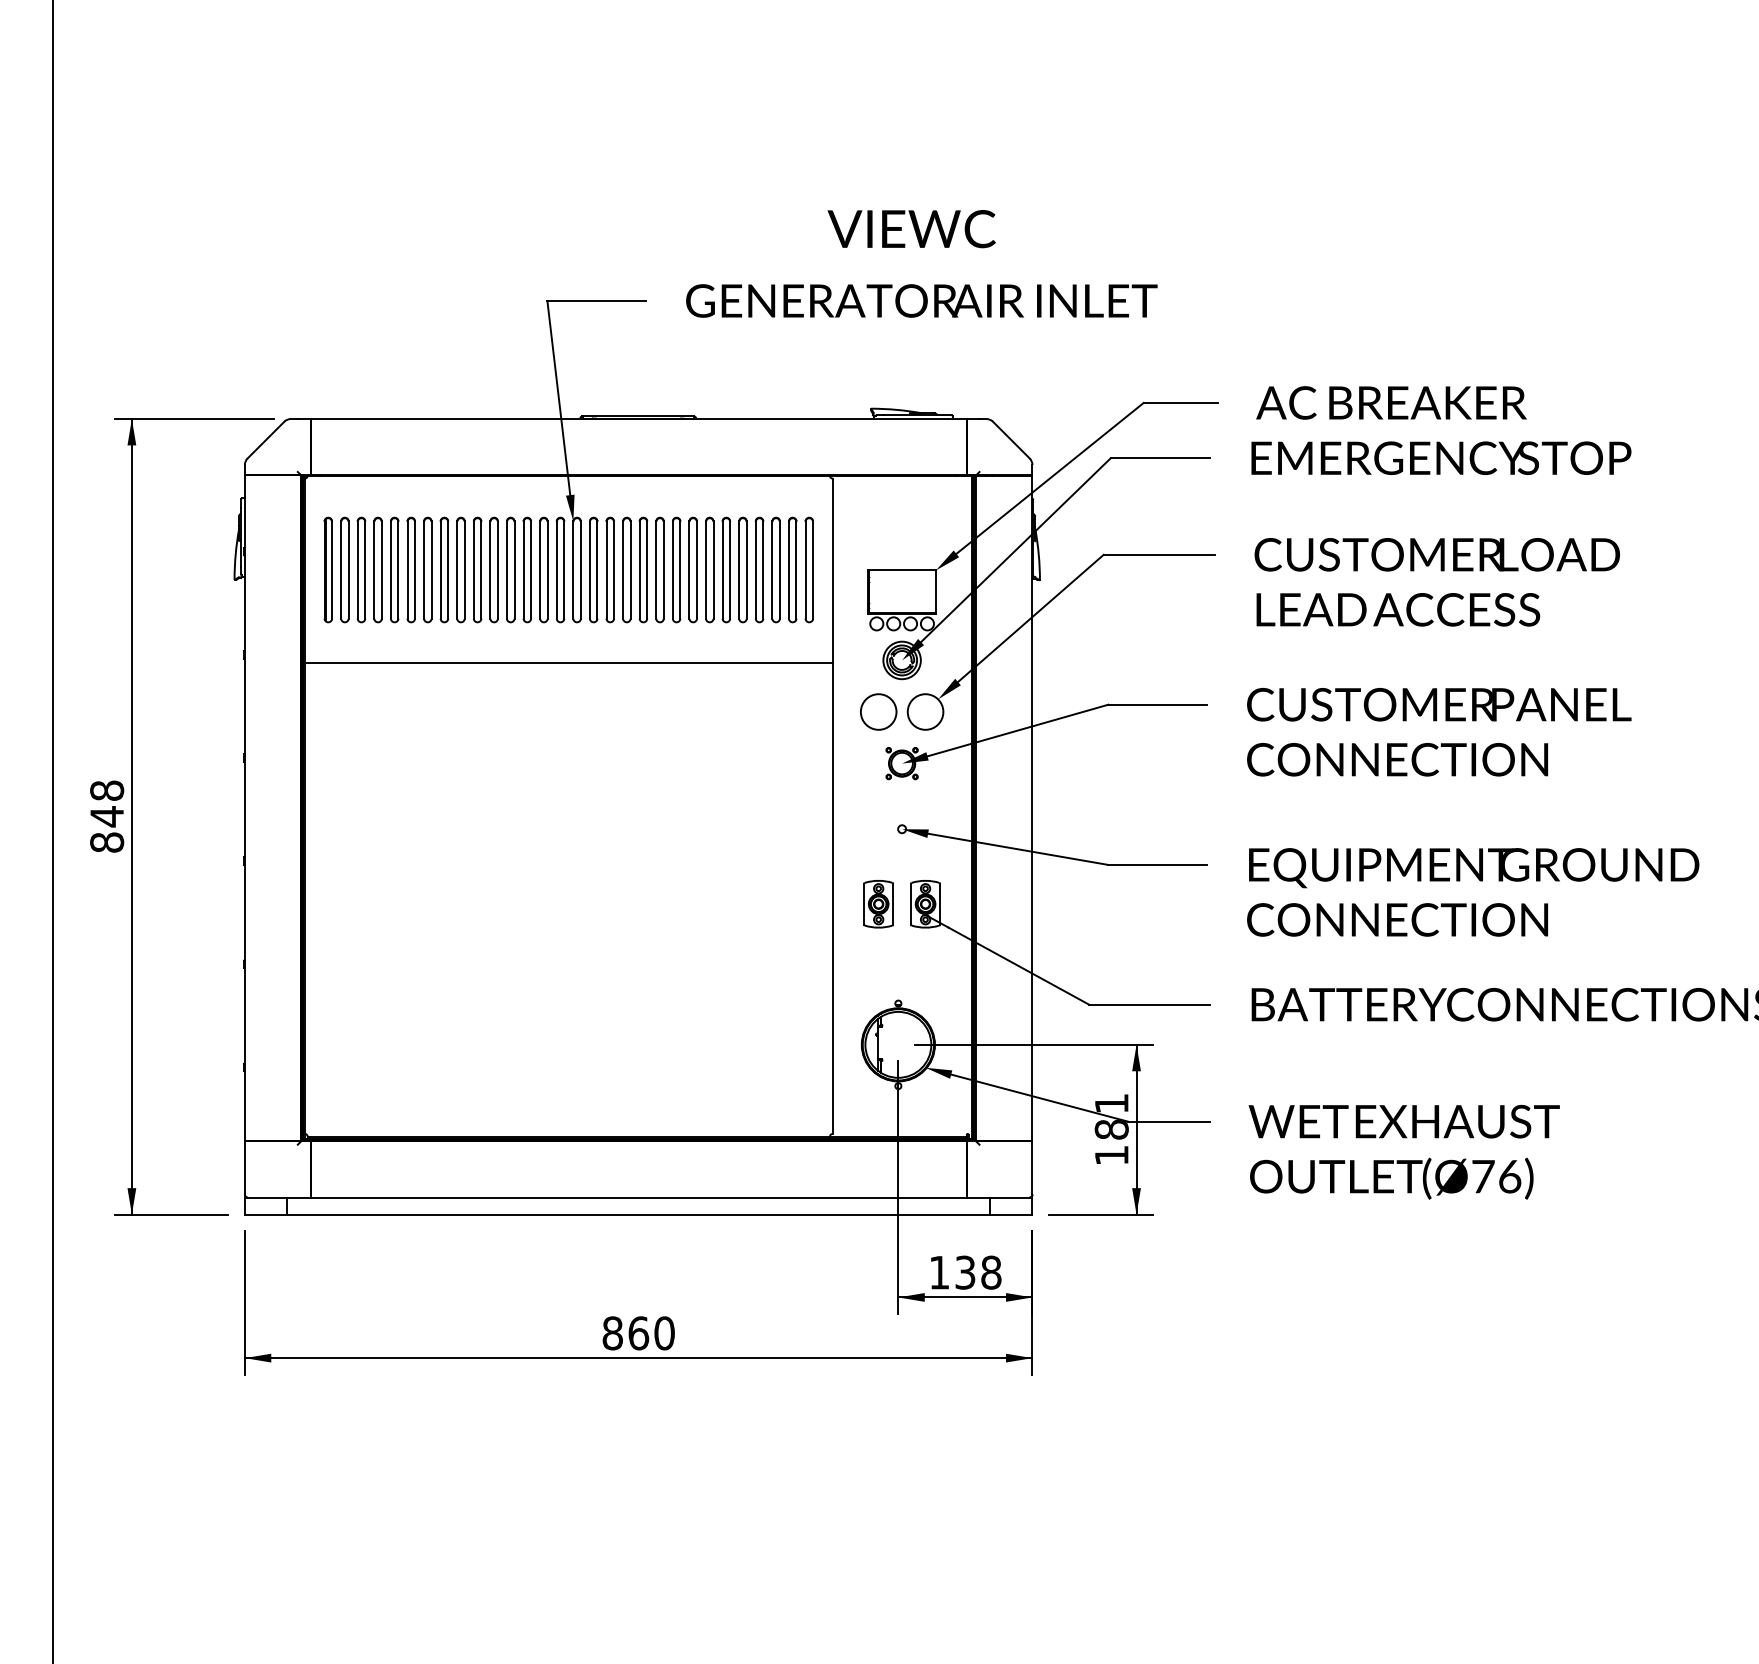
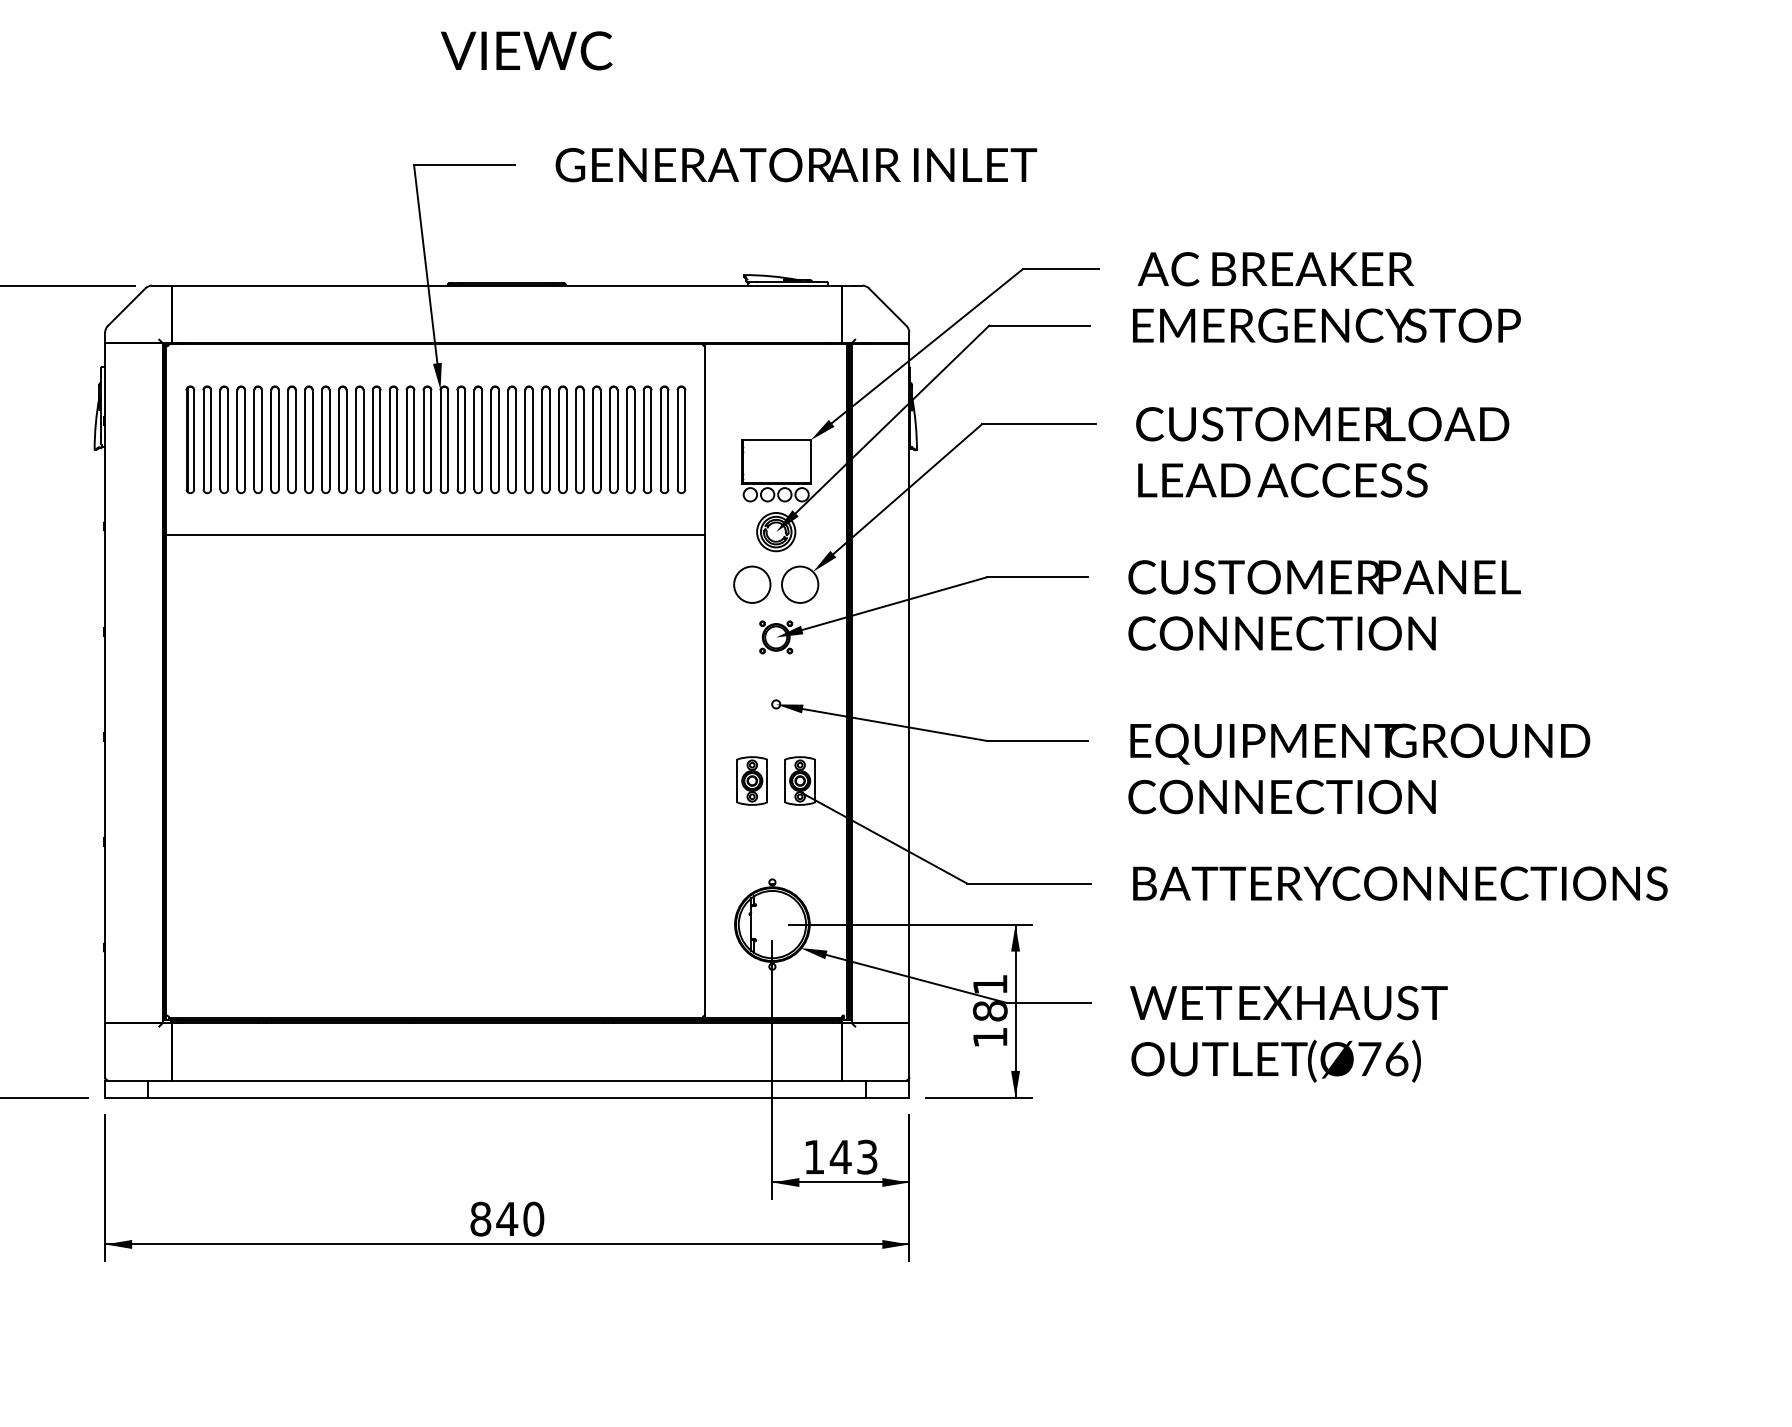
text: (911, 229) -> (526, 51), moved
text: (977, 1272) -> (853, 1157), 138 -> 143
text: (638, 1333) -> (507, 1219), 860 -> 840

